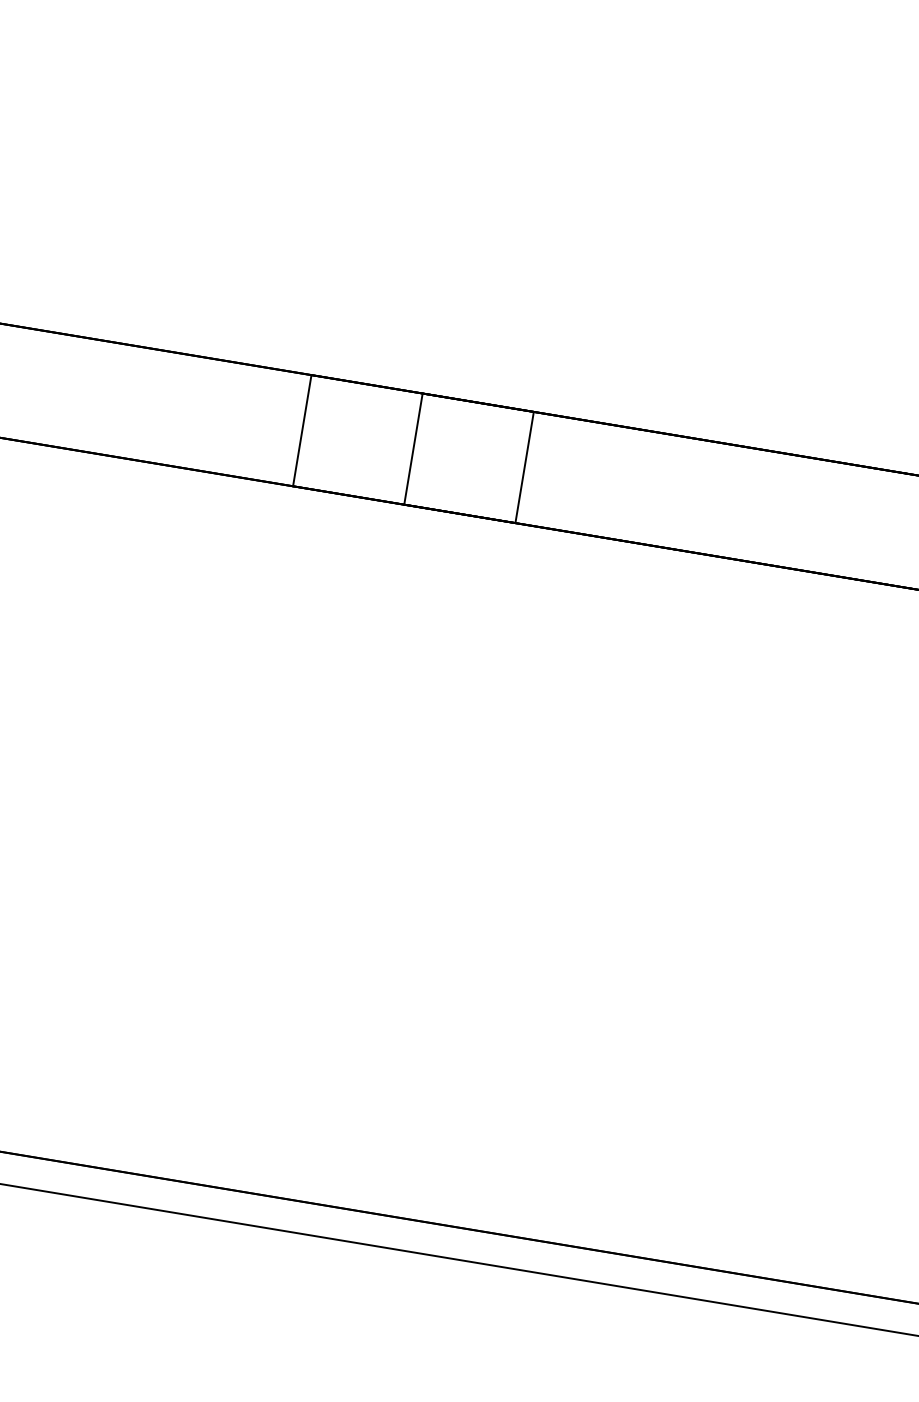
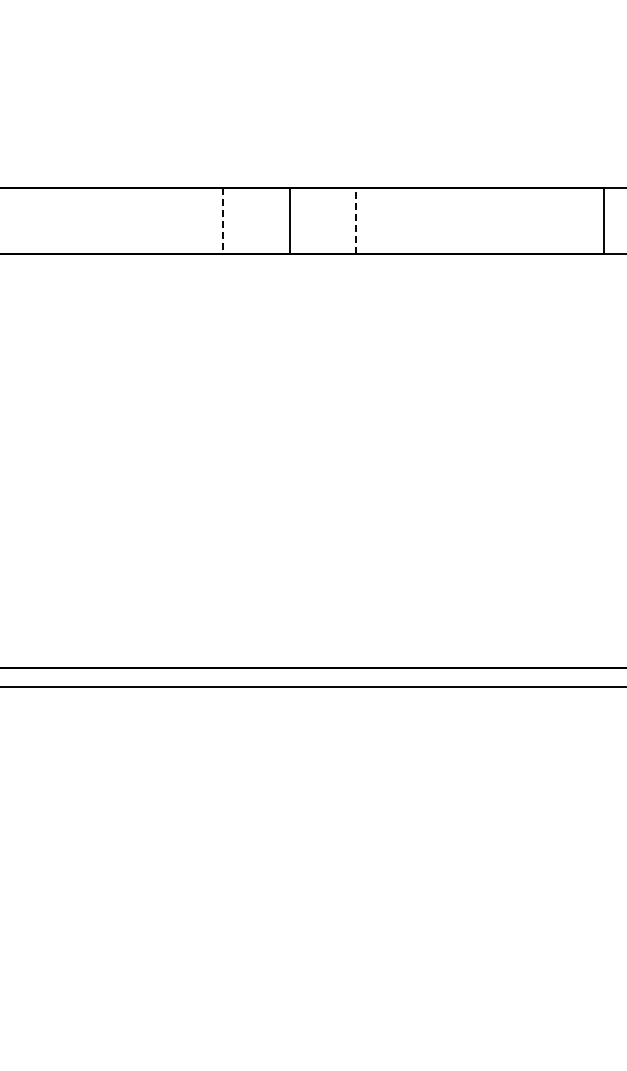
line: (302, 431) -> (223, 221), solid -> dashed
line: (524, 466) -> (355, 220), solid -> dashed

